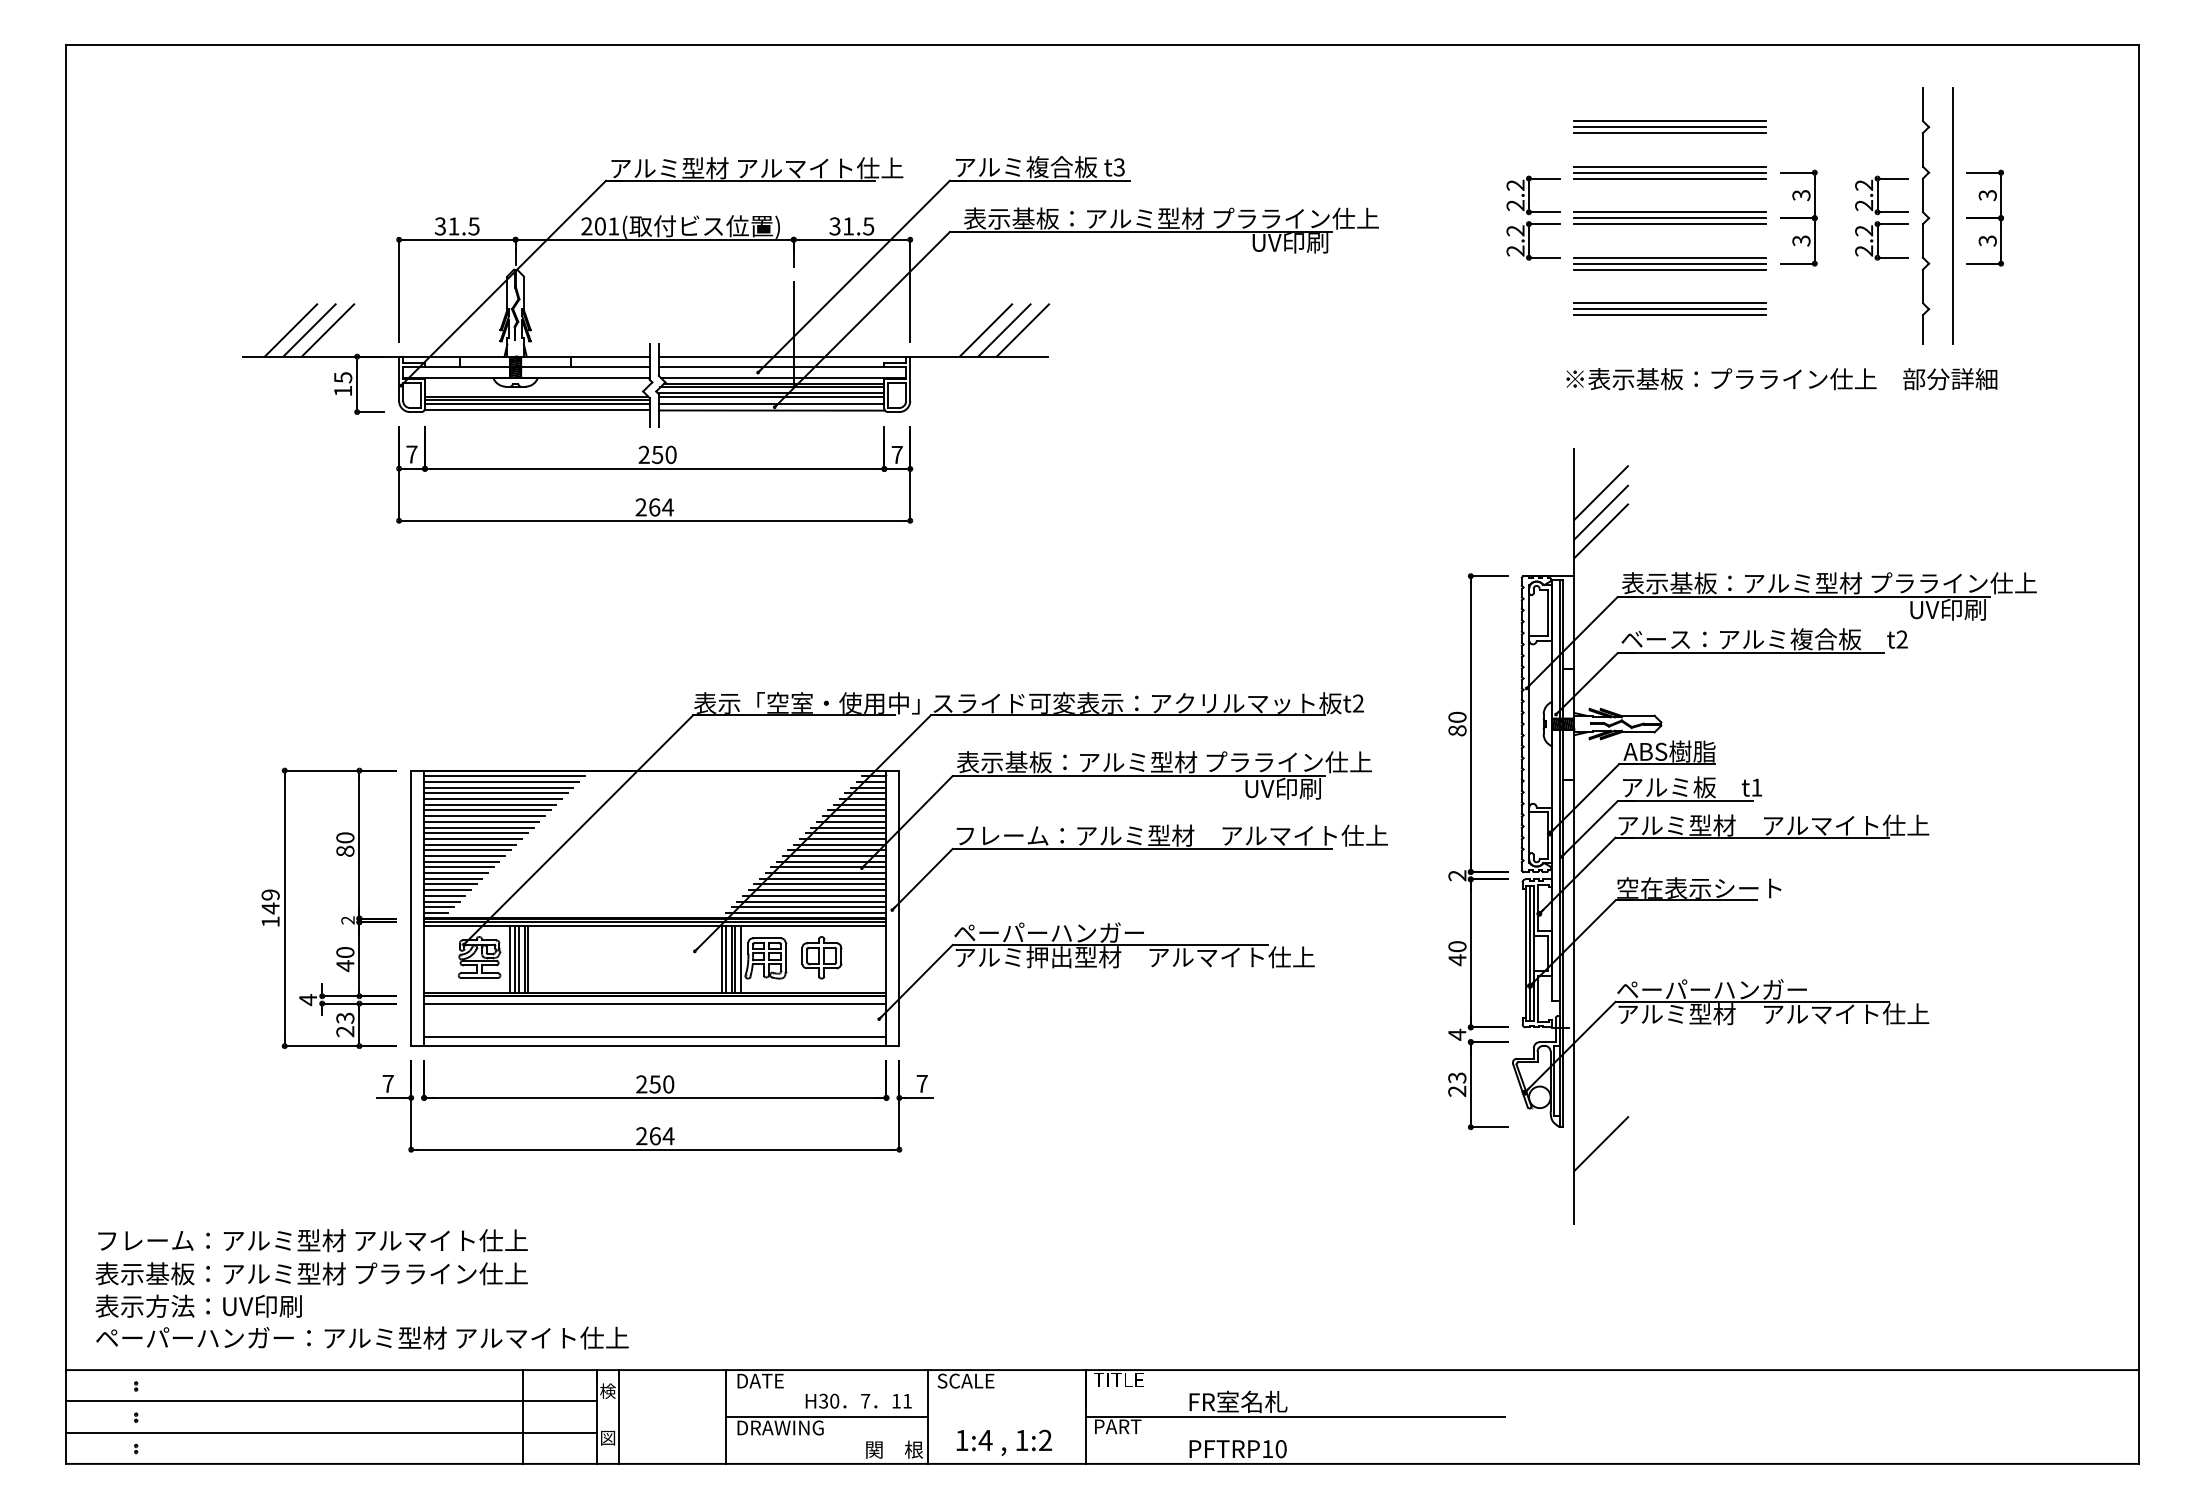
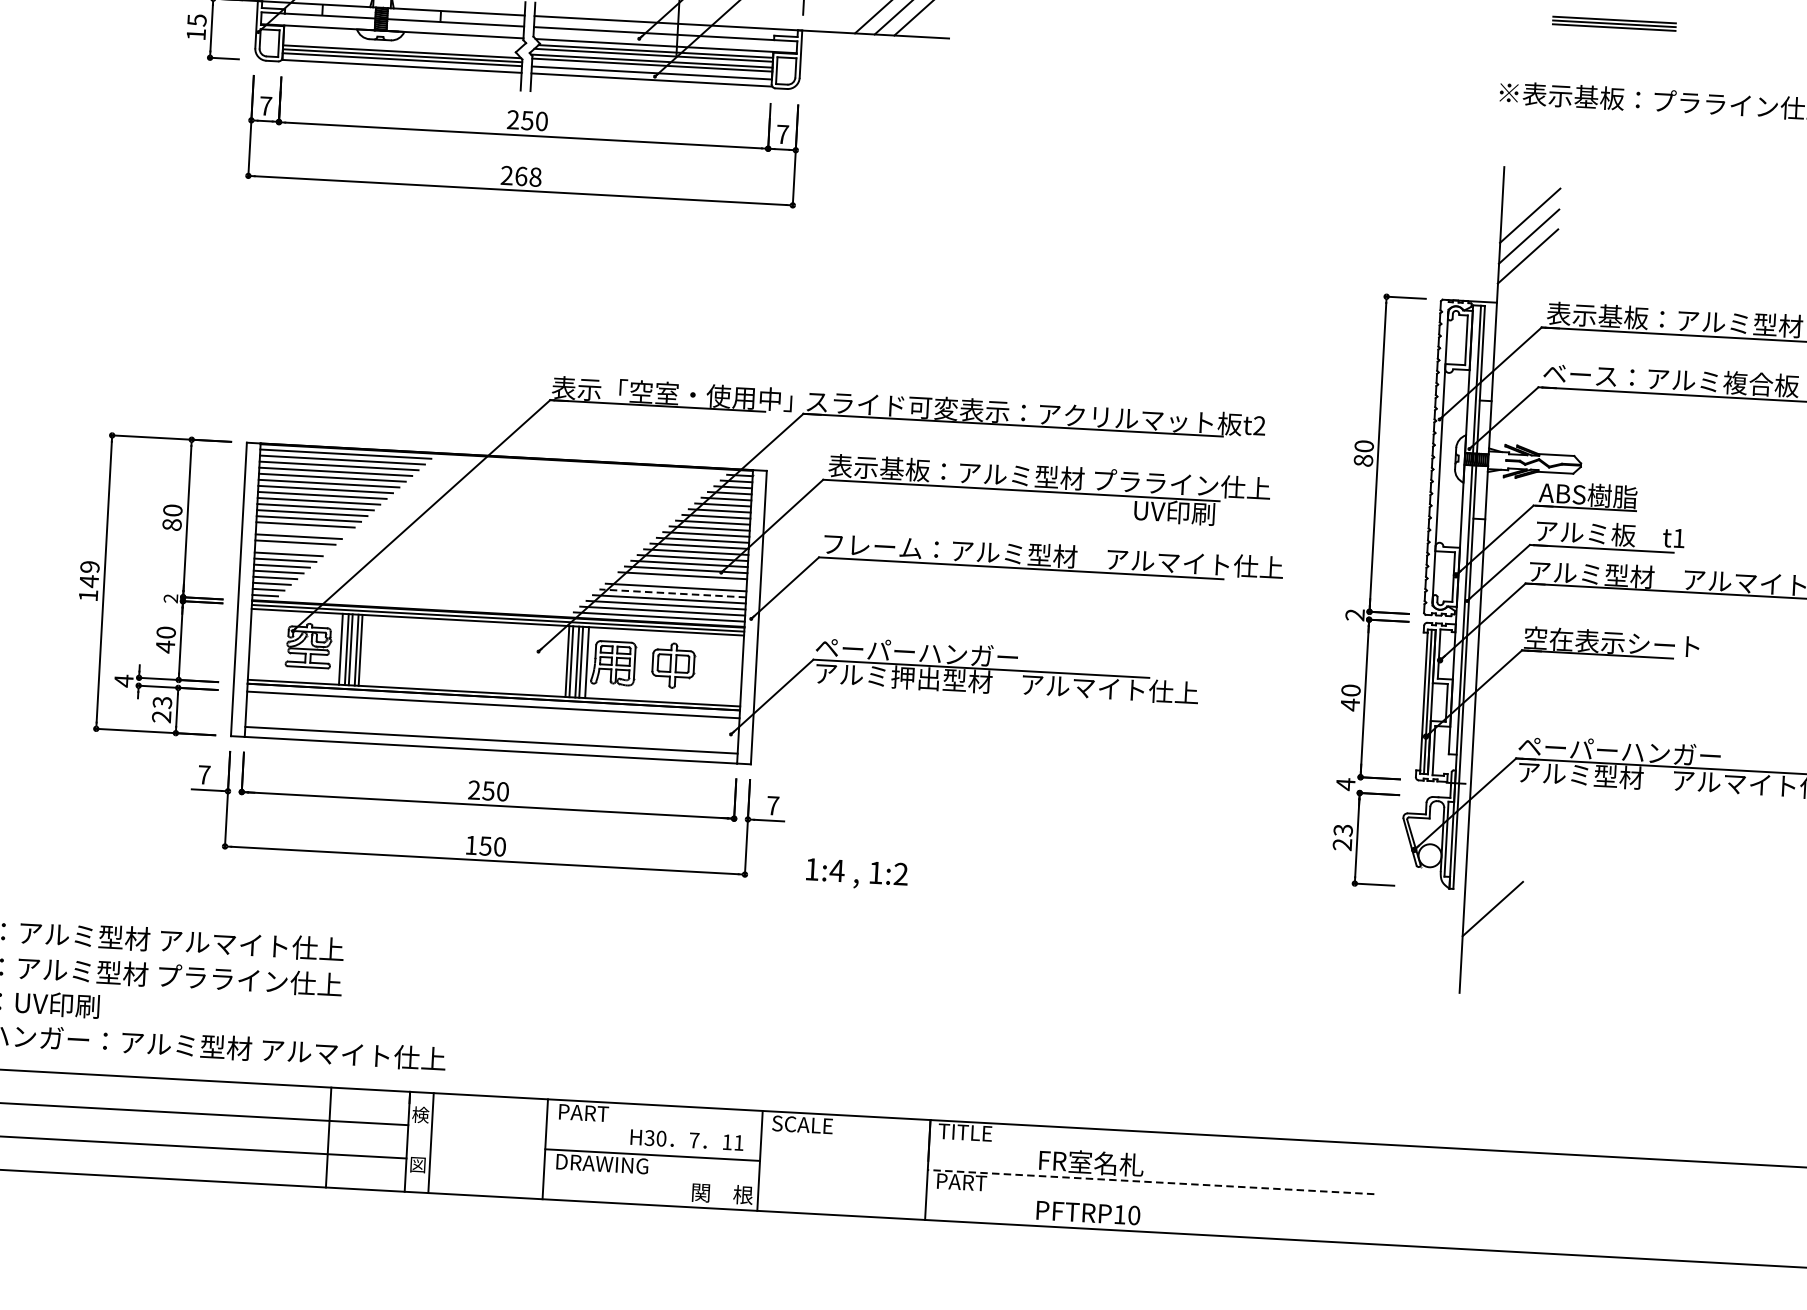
part: (1669, 308) -> (1613, 23), size x0.6
text: (668, 507) -> (536, 177), 264 -> 268
line: (467, 850) -> (302, 531), removed
line: (458, 867) -> (291, 548), removed
line: (823, 878) -> (679, 581), removed
line: (817, 890) -> (672, 593), solid -> dashed
text: (655, 1136) -> (485, 846), 264 -> 150
text: (761, 1380) -> (584, 1112), DATE -> PART
line: (1295, 1416) -> (1151, 1181), solid -> dashed
text: (1003, 1442) -> (856, 873), moved

